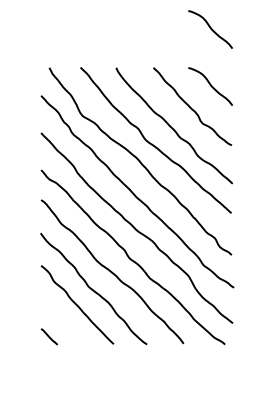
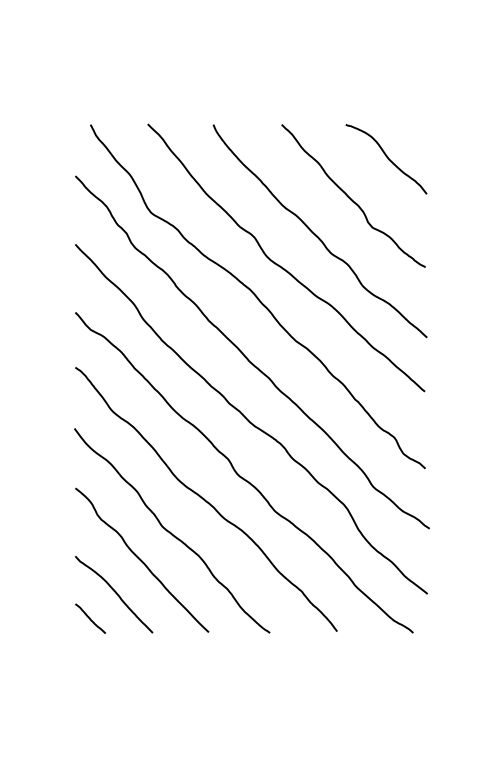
curve: (210, 29) -> (386, 54), removed
curve: (61, 322) -> (112, 592), added

